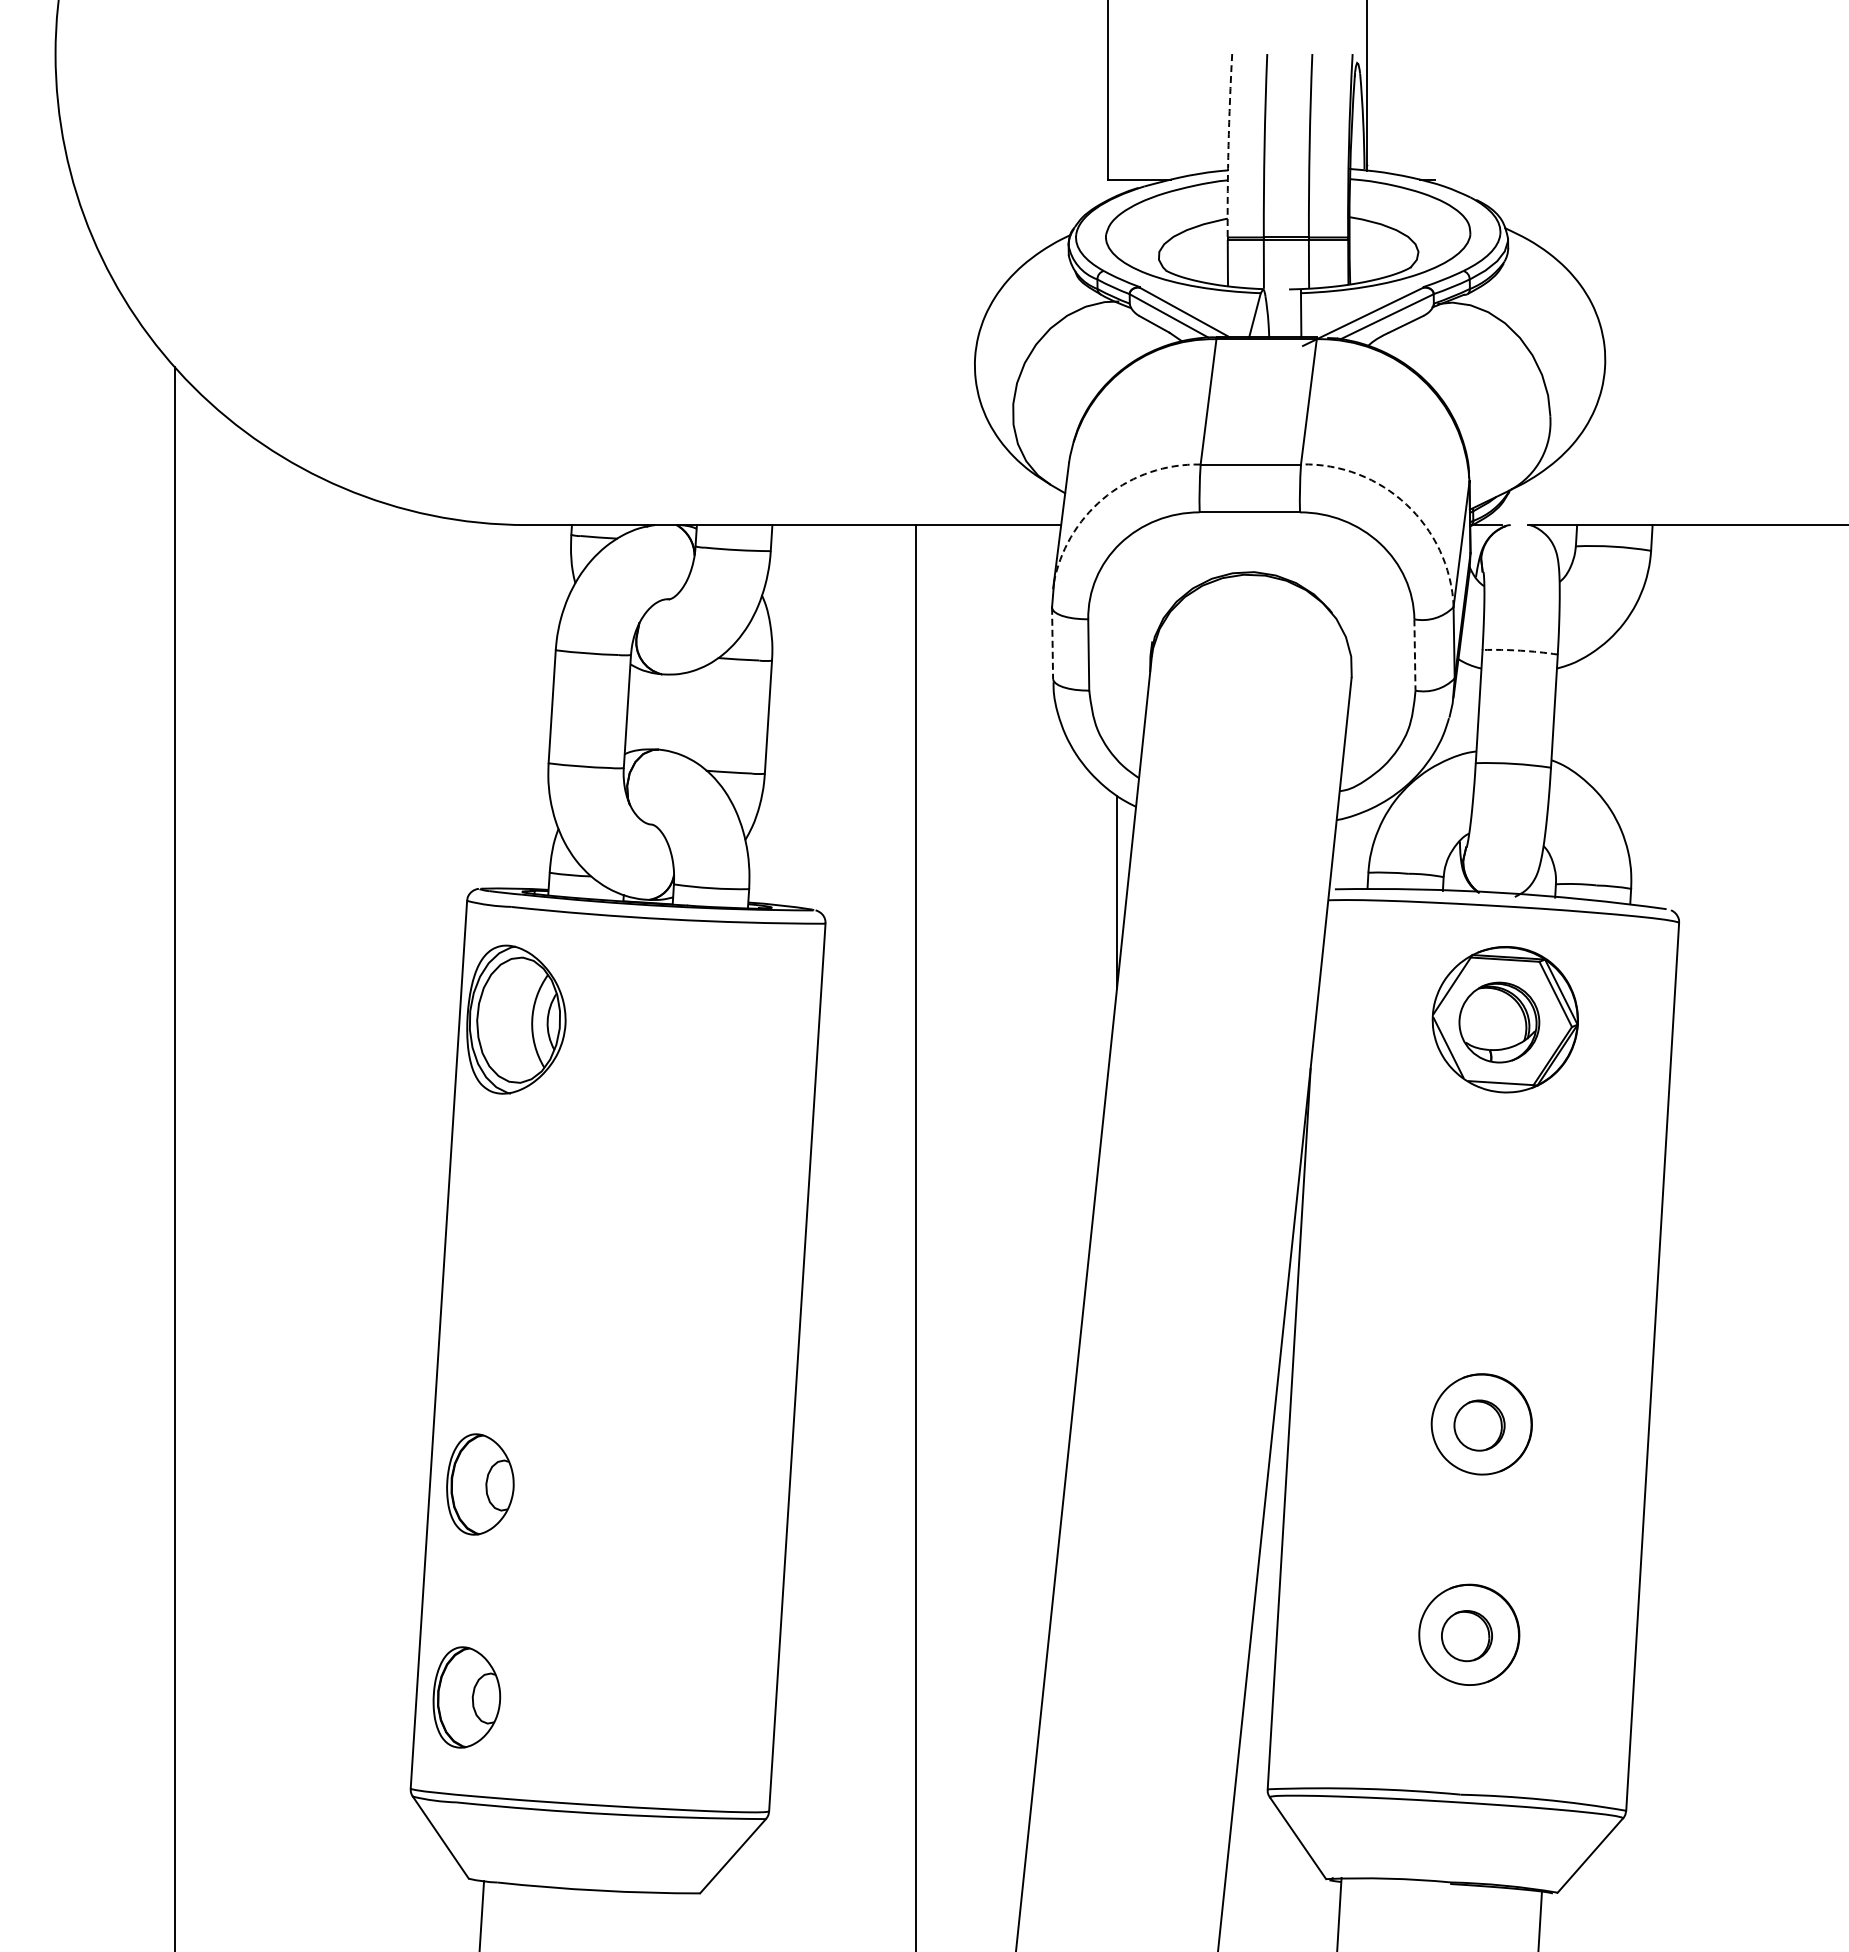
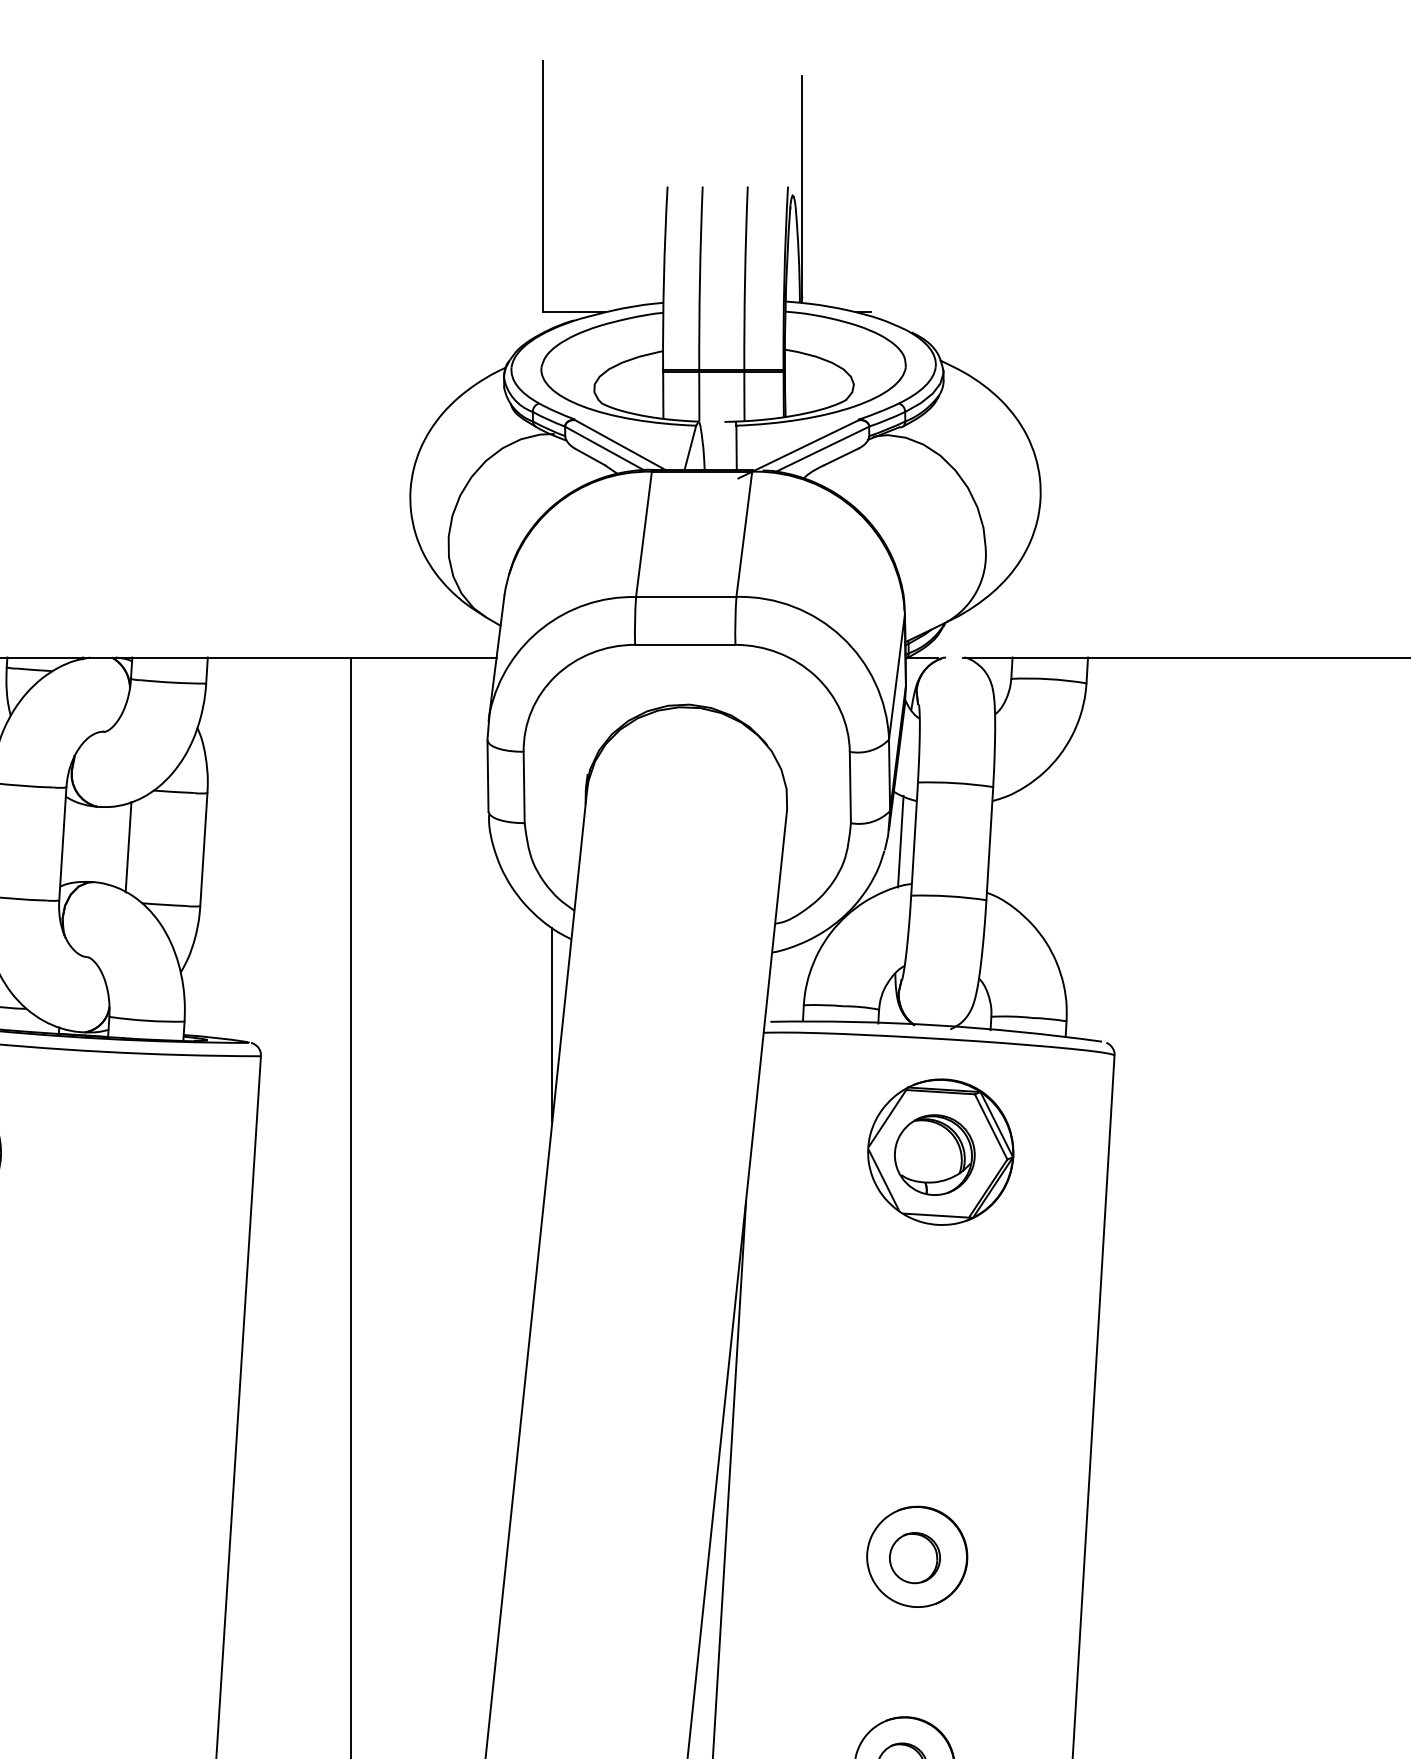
arc: (1228, 145) -> (663, 278), dashed -> solid
arc: (1107, 495) -> (542, 628), dashed -> solid
arc: (1406, 504) -> (841, 637), dashed -> solid
line: (1052, 643) -> (487, 776), dashed -> solid
arc: (1520, 650) -> (955, 783), dashed -> solid
line: (1414, 655) -> (849, 788), dashed -> solid
line: (1465, 708) -> (900, 841), added
line: (693, 714) -> (128, 847), added

